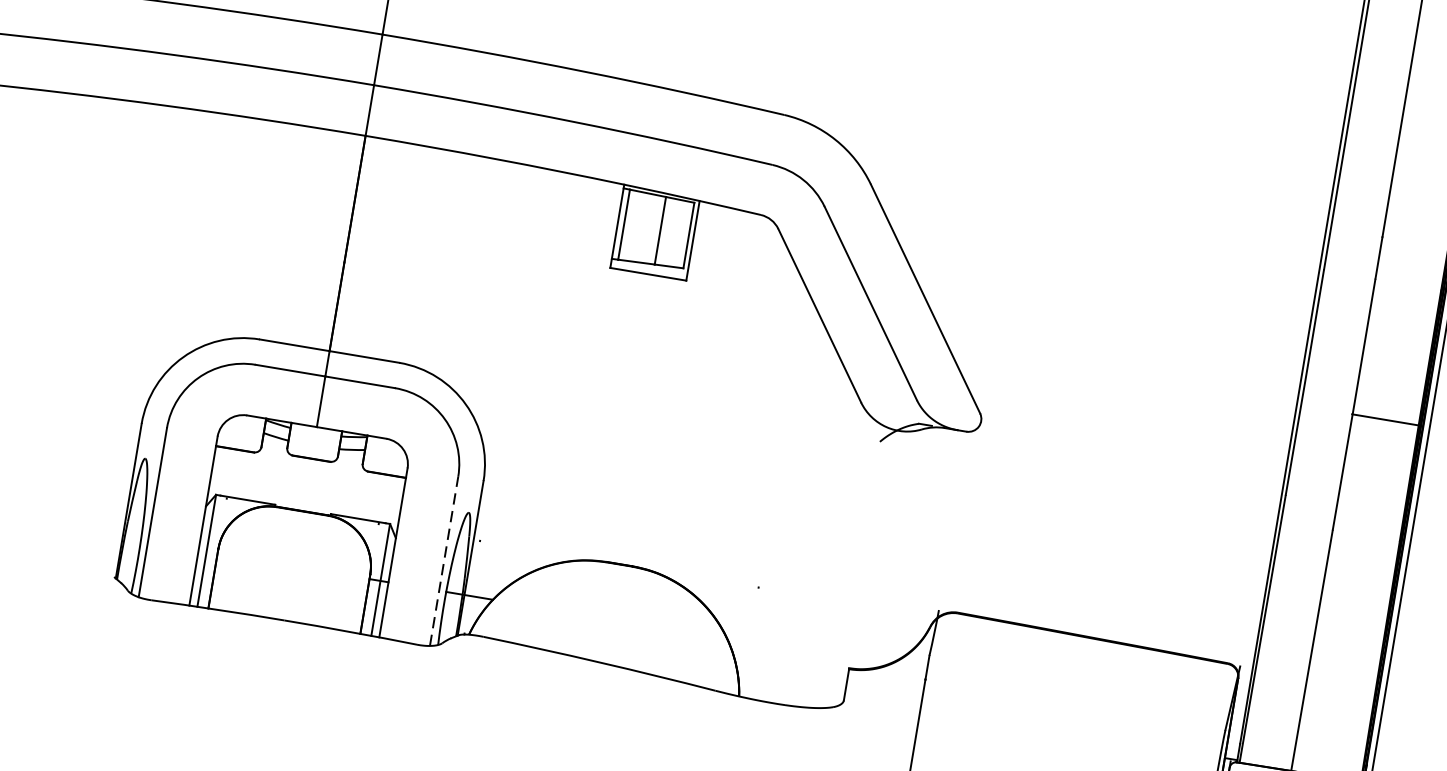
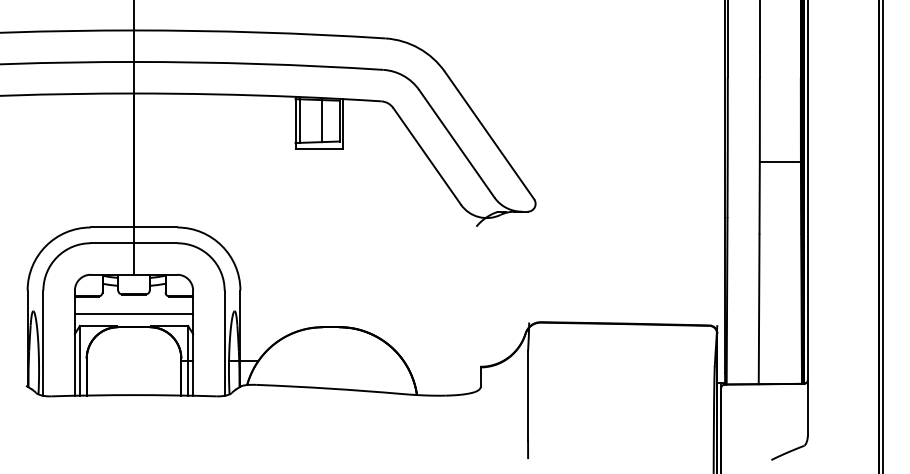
line: (305, 490) -> (133, 314), added
line: (443, 561) -> (224, 343), dashed -> solid

